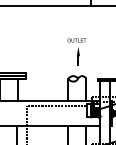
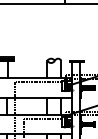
part: (76, 51) -> (53, 39), removed

